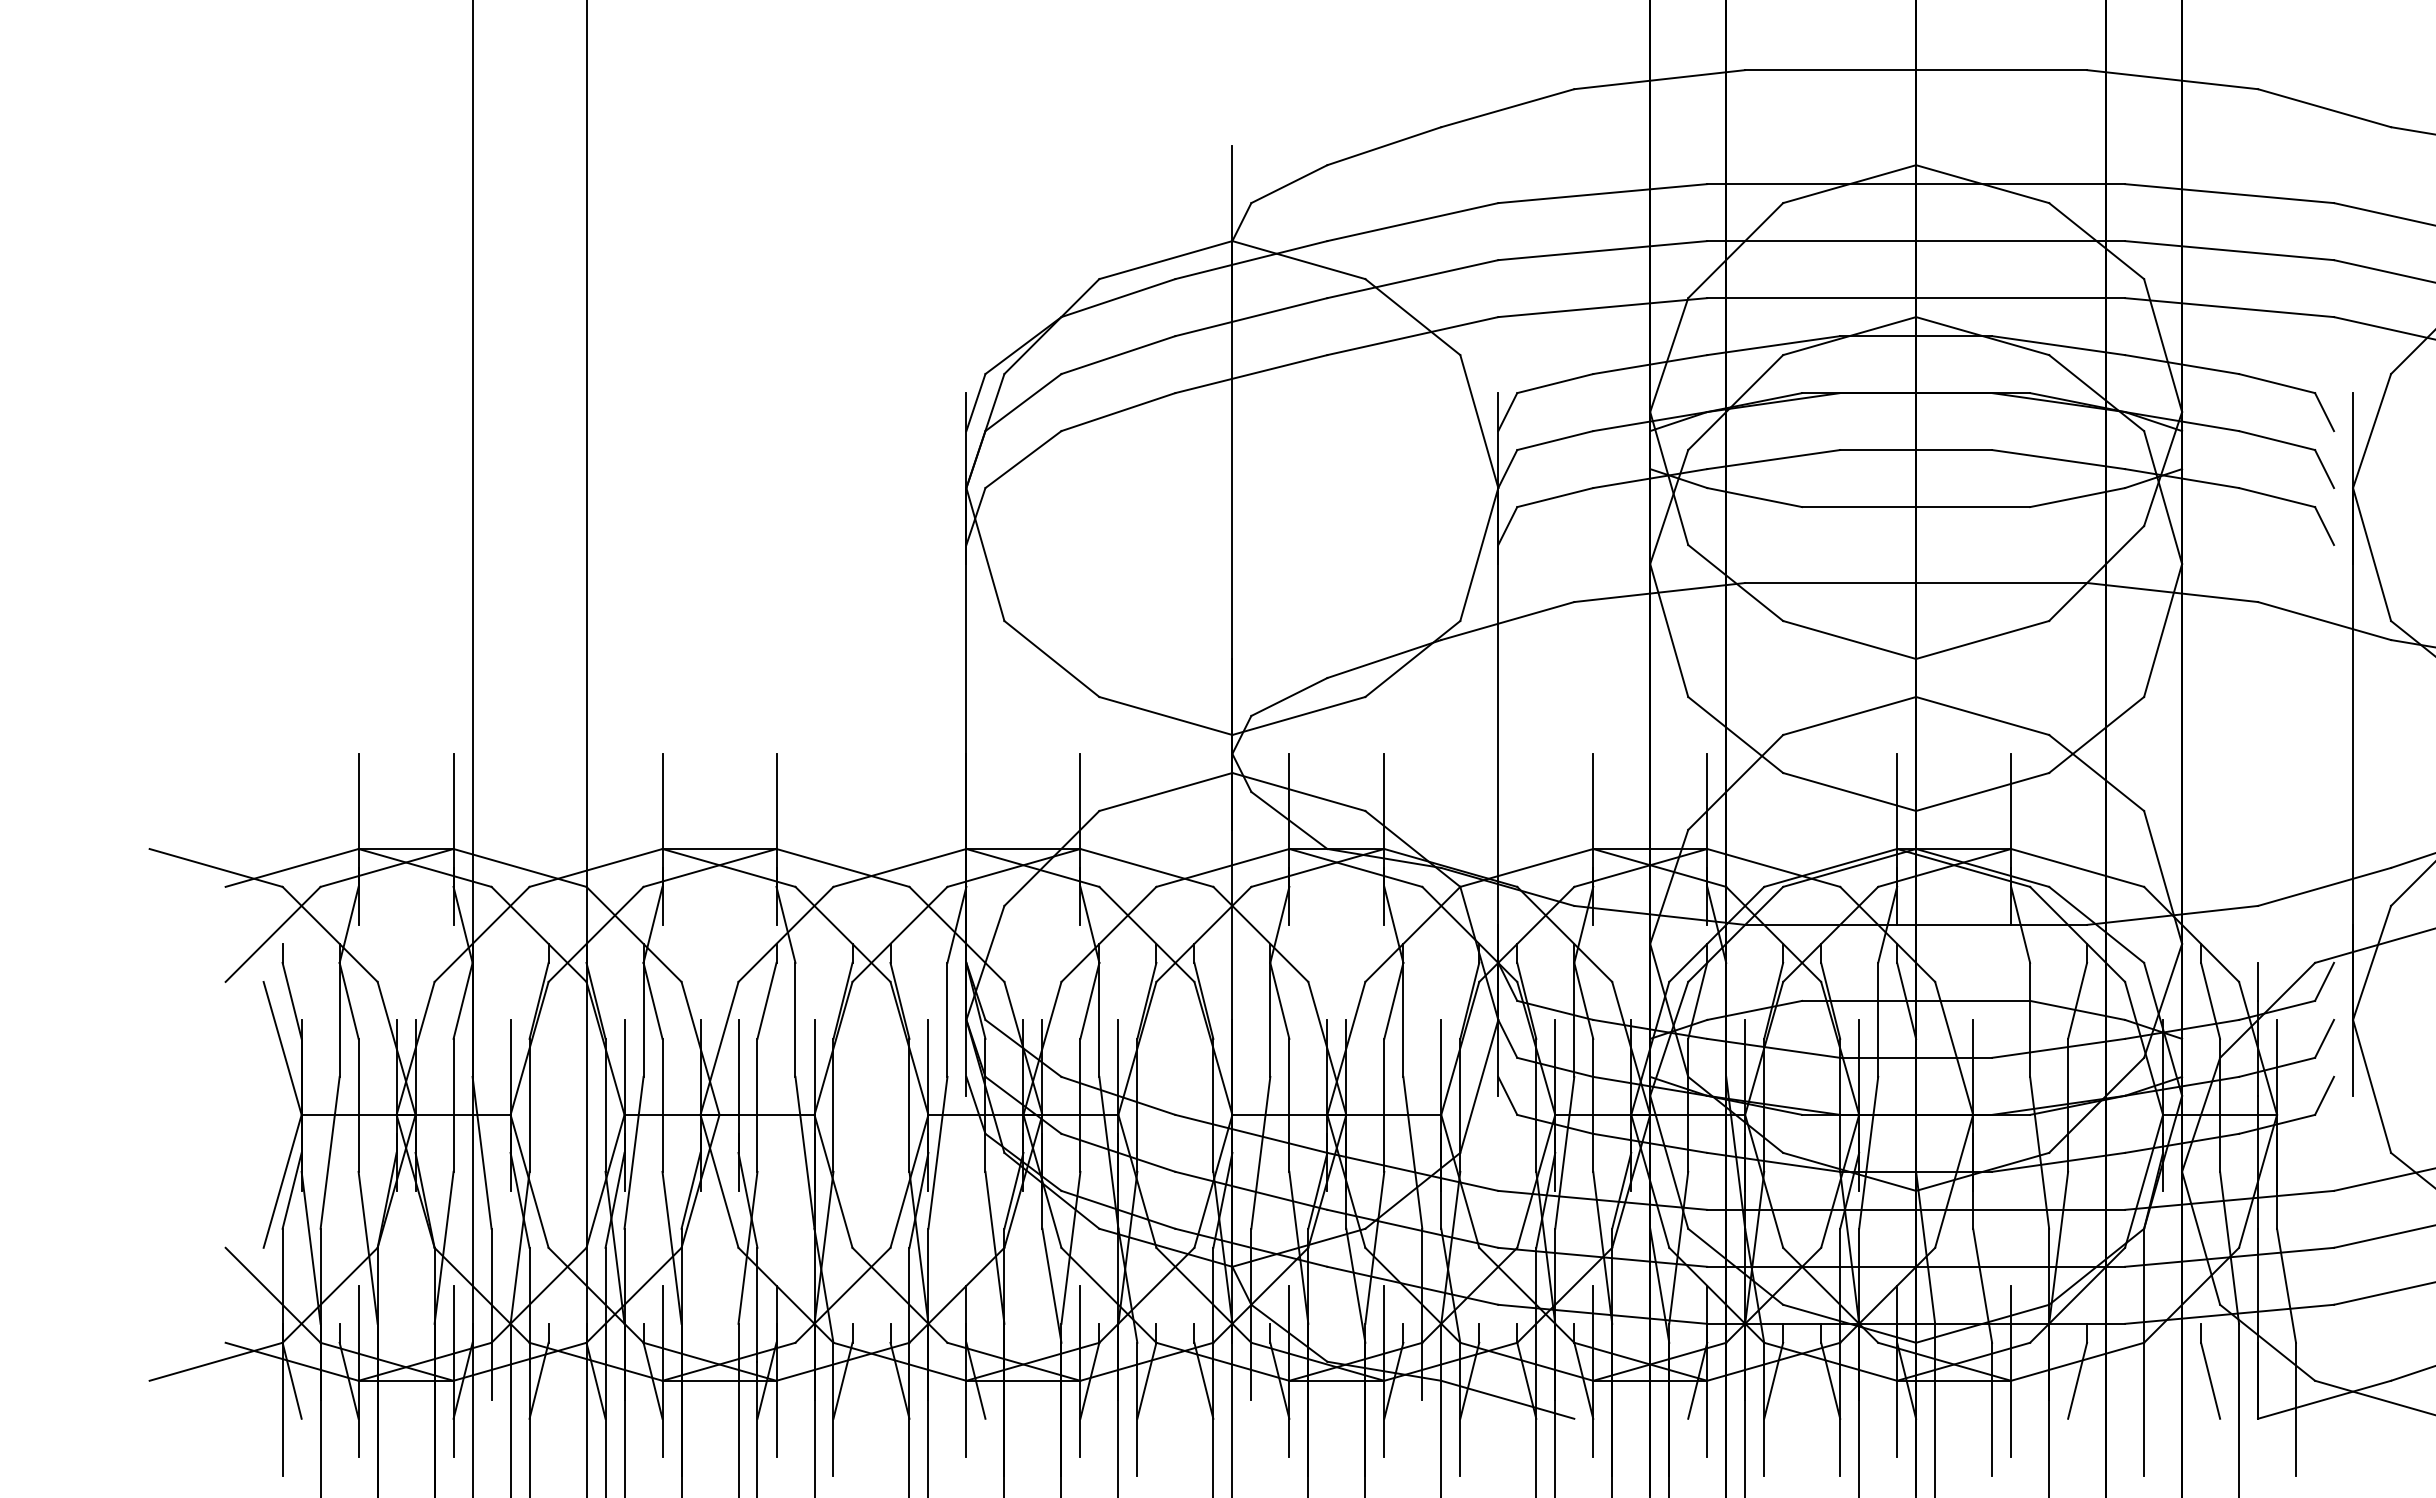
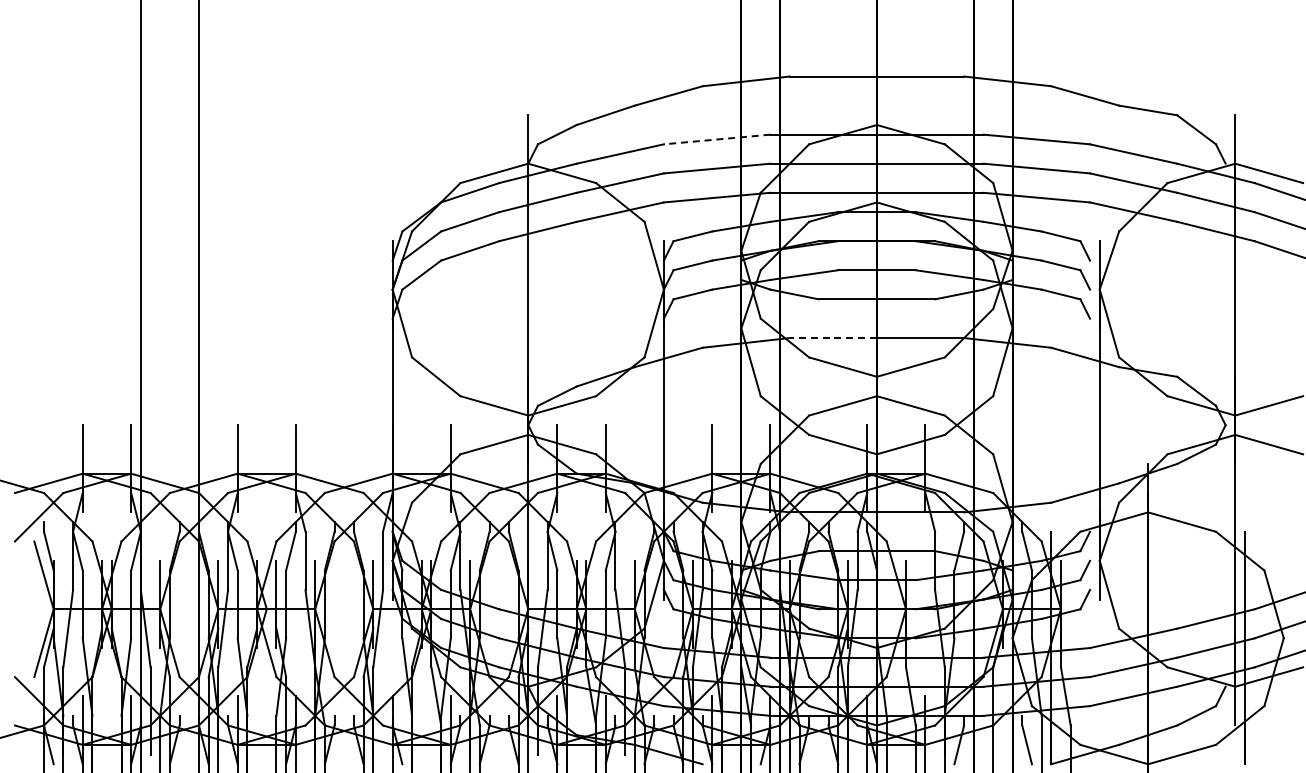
line: (1601, 193) -> (716, 139), solid -> dashed
line: (1830, 583) -> (833, 338), solid -> dashed

